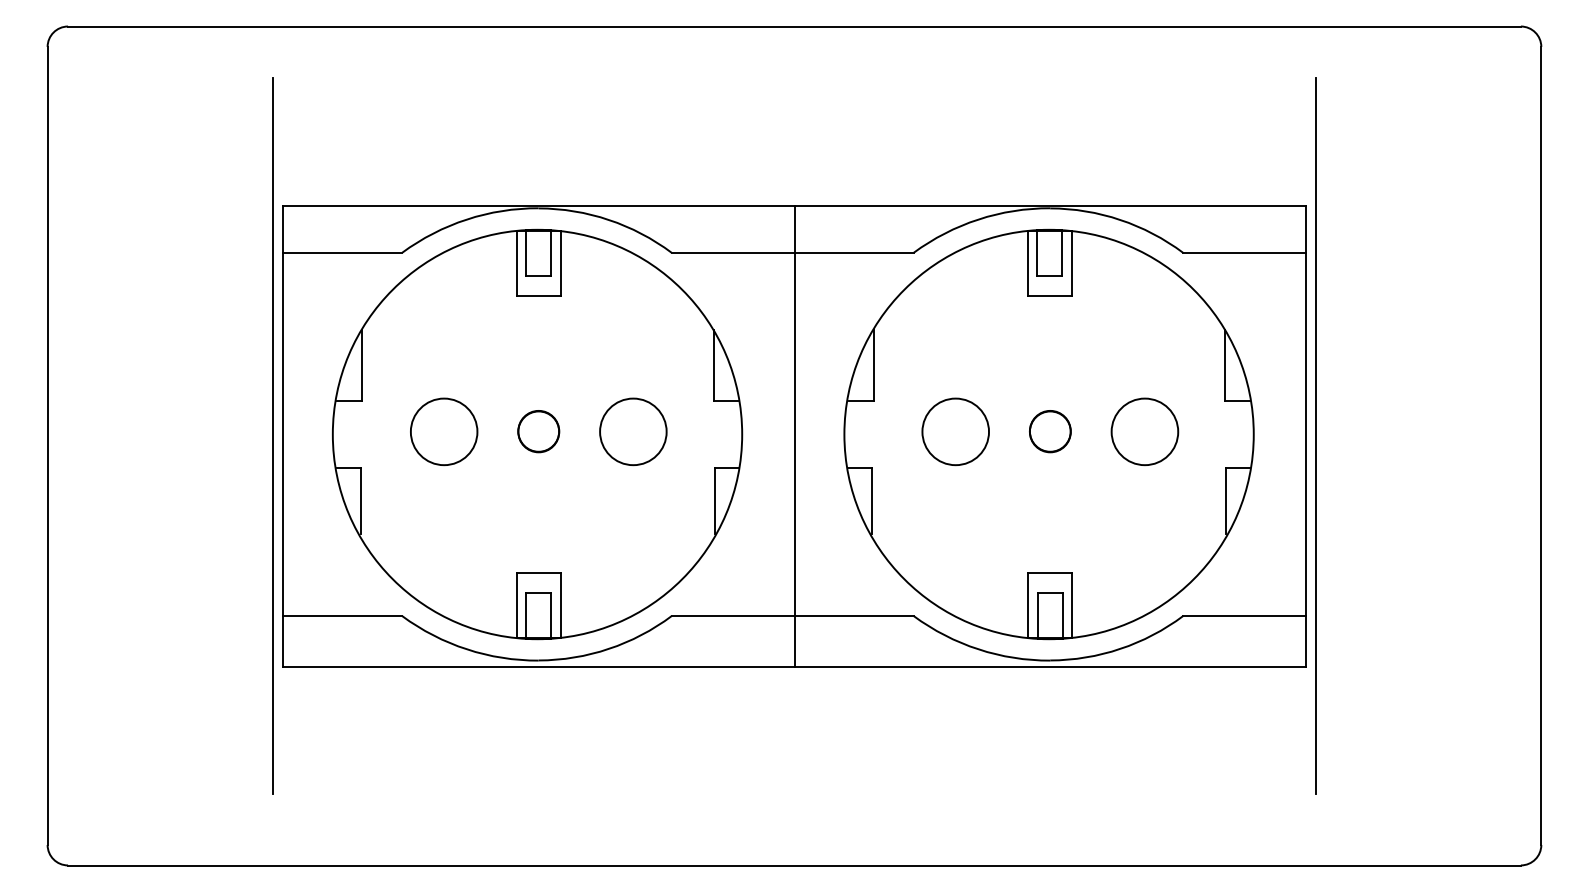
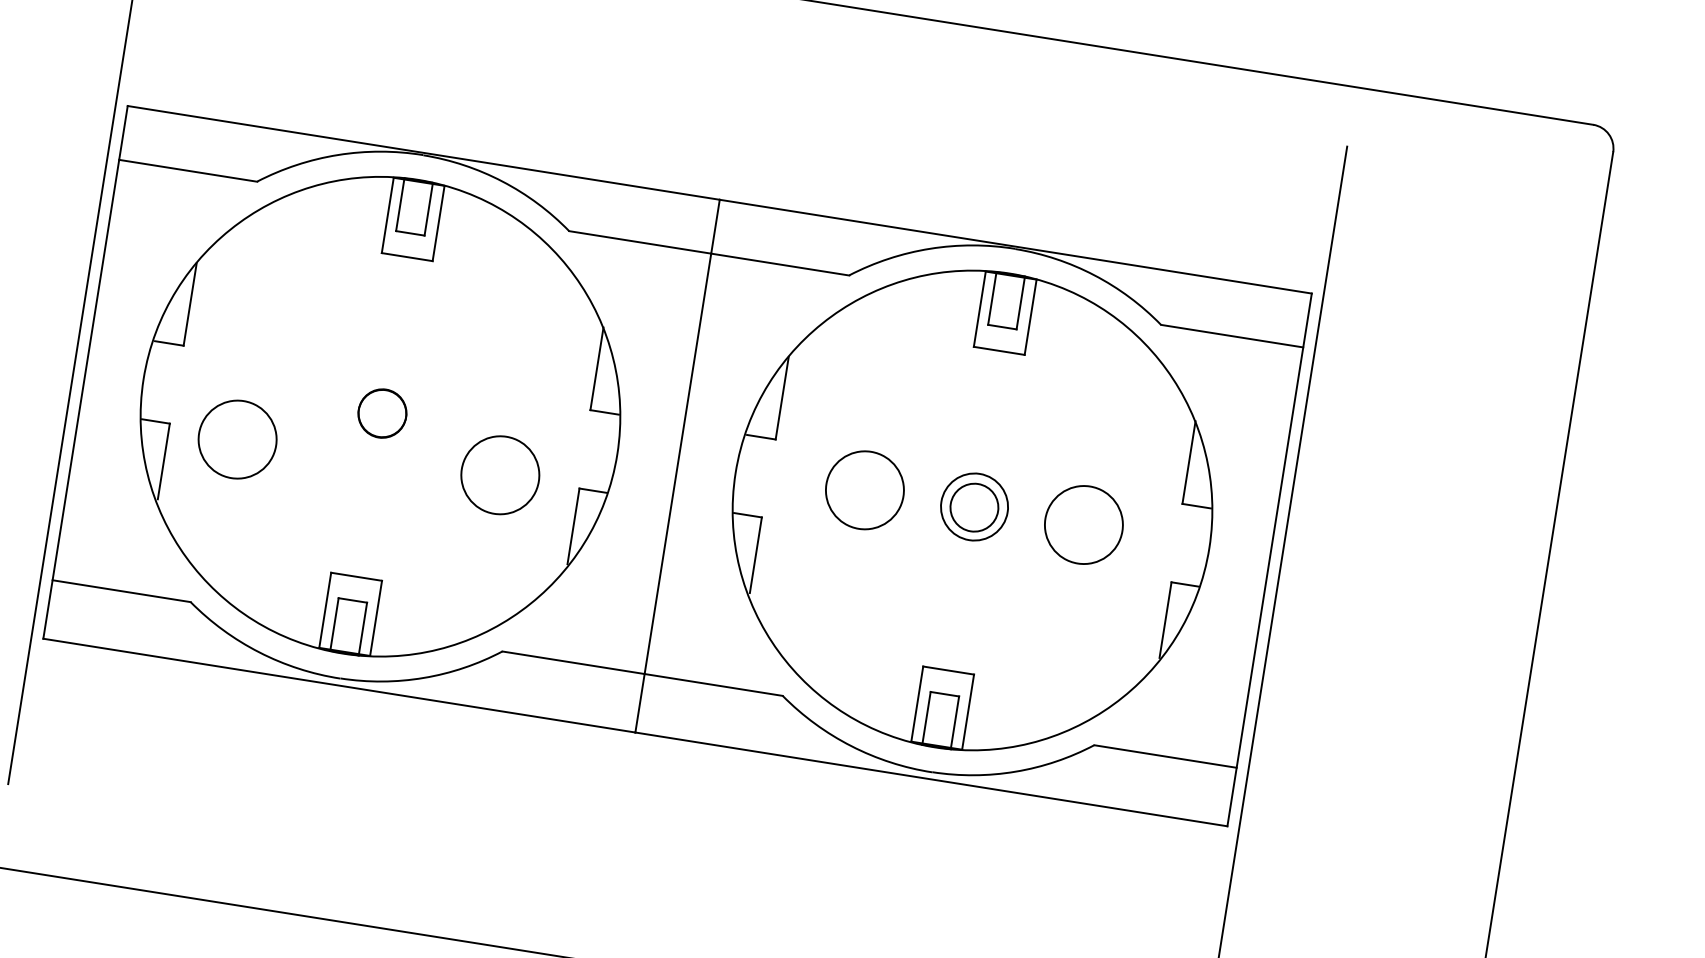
circle: (1049, 430) -> (973, 505), size x1.4
circle: (444, 431) -> (238, 439), moved
circle: (633, 431) -> (500, 474), moved

